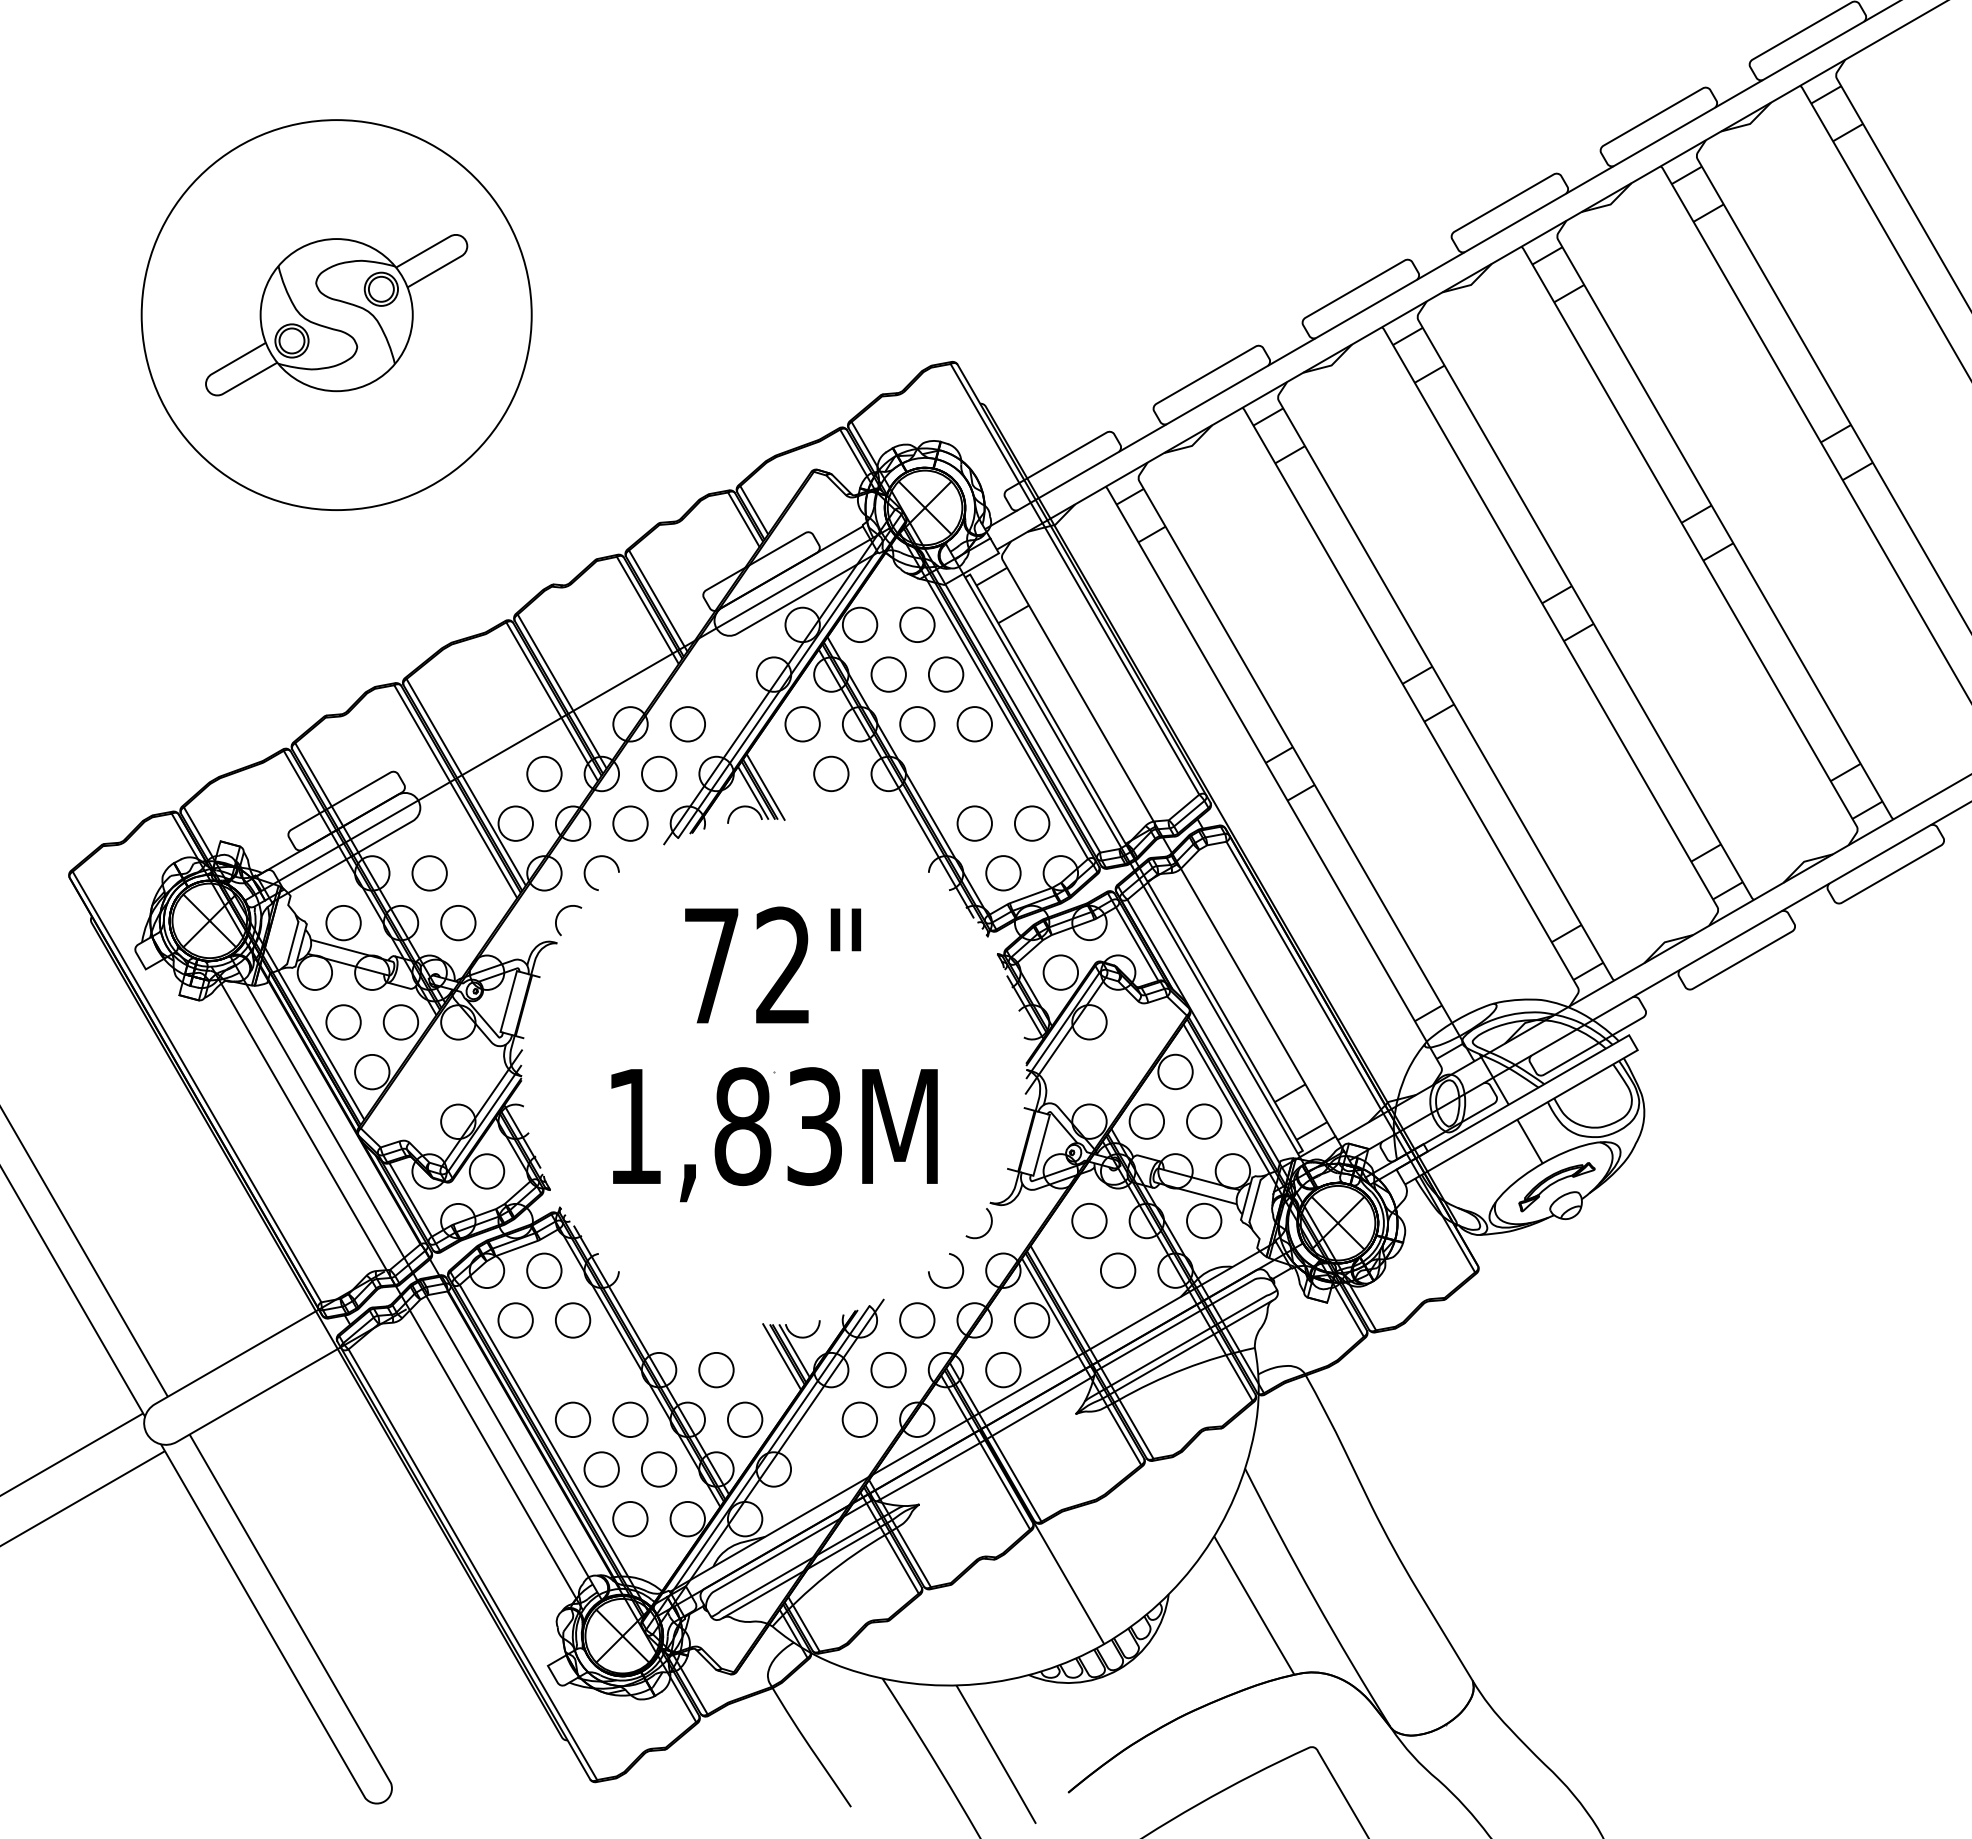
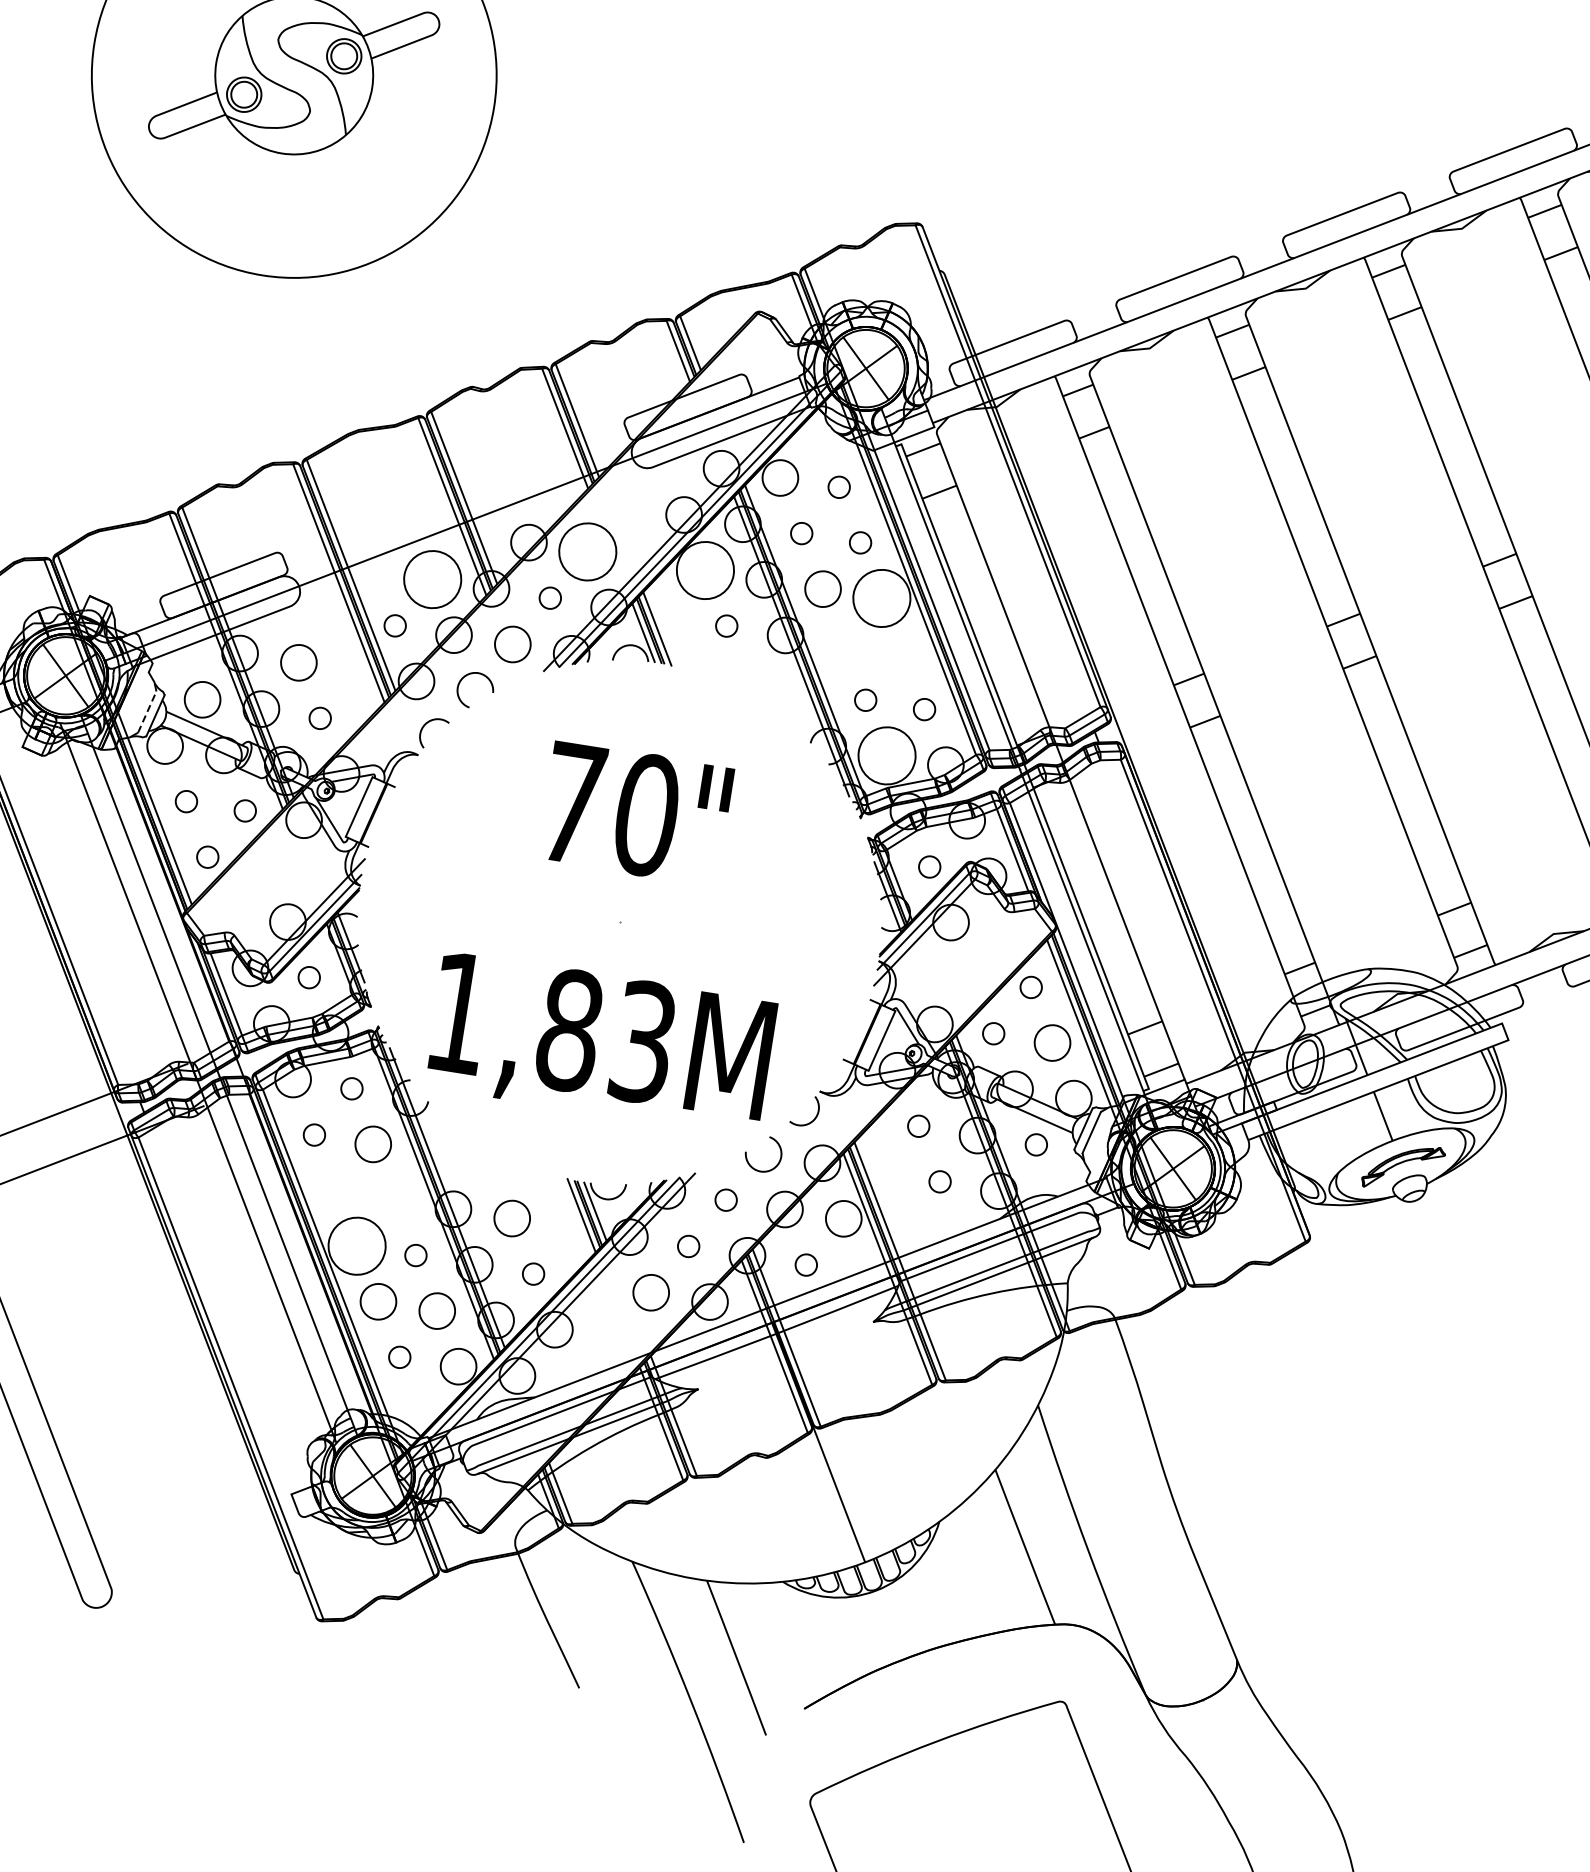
circle: (917, 624) -> (839, 486), size x0.6
circle: (888, 674) -> (801, 533), size x0.6
circle: (945, 674) -> (859, 542), size x0.6
circle: (687, 724) -> (587, 552), size x1.6
circle: (802, 724) -> (705, 570), size x1.6
circle: (974, 724) -> (881, 598), size x1.6
circle: (544, 773) -> (432, 579), size x1.6
circle: (659, 773) -> (550, 597), size x0.6
circle: (831, 773) -> (727, 625), size x0.6
circle: (515, 823) -> (394, 625), size x0.6
circle: (974, 823) -> (865, 700), size x0.6
circle: (1031, 823) -> (923, 709), size x0.6
circle: (1003, 873) -> (887, 756), size x1.6
circle: (458, 922) -> (320, 717), size x0.6
line: (292, 943) -> (146, 712), solid -> dashed
text: (783, 965) -> (646, 814), 72" -> 70"
circle: (1060, 972) -> (929, 866), size x0.6
circle: (343, 1022) -> (186, 801), size x0.6
circle: (400, 1022) -> (244, 810), size x0.6
circle: (372, 1071) -> (208, 856), size x0.6
circle: (1175, 1071) -> (1031, 986), size x0.6
circle: (1146, 1121) -> (993, 1033), size x0.6
text: (774, 1134) -> (600, 1043), moved
circle: (486, 1171) -> (308, 977), size x0.6
circle: (1089, 1220) -> (918, 1125), size x0.6
circle: (1204, 1220) -> (1036, 1144), size x0.6
circle: (544, 1270) -> (352, 1088), size x0.6
circle: (1117, 1270) -> (939, 1181), size x0.6
circle: (515, 1320) -> (314, 1135), size x0.6
circle: (917, 1320) -> (726, 1200), size x0.6
circle: (888, 1369) -> (688, 1245), size x0.6
circle: (1003, 1369) -> (806, 1264), size x0.6
circle: (572, 1419) -> (356, 1245), size x1.6
circle: (630, 1419) -> (416, 1255), size x0.6
circle: (744, 1419) -> (532, 1273), size x0.6
circle: (630, 1518) -> (400, 1356), size x0.6

